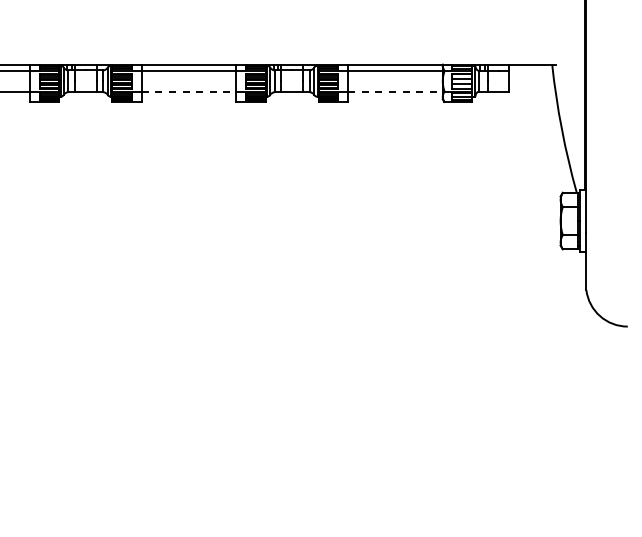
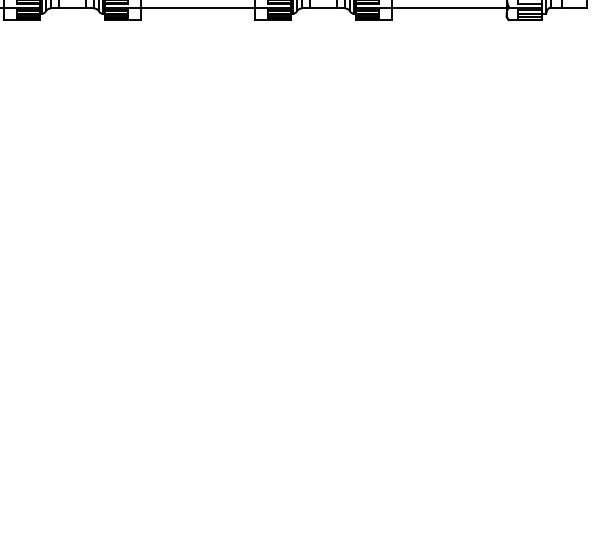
line: (189, 91) -> (198, 7), dashed -> solid
line: (396, 91) -> (450, 7), dashed -> solid

